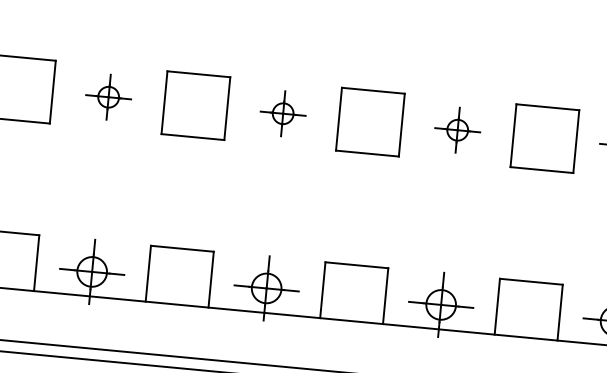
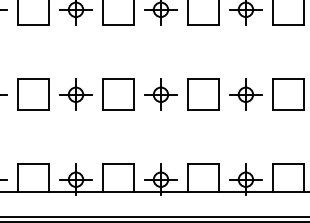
part: (107, 96) -> (75, 94), size x1.43
part: (282, 113) -> (160, 94), size x1.43
part: (456, 129) -> (245, 94), size x1.43

